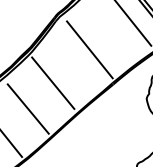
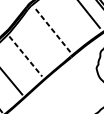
line: (90, 50) -> (54, 31), solid -> dashed
line: (53, 83) -> (26, 56), solid -> dashed

